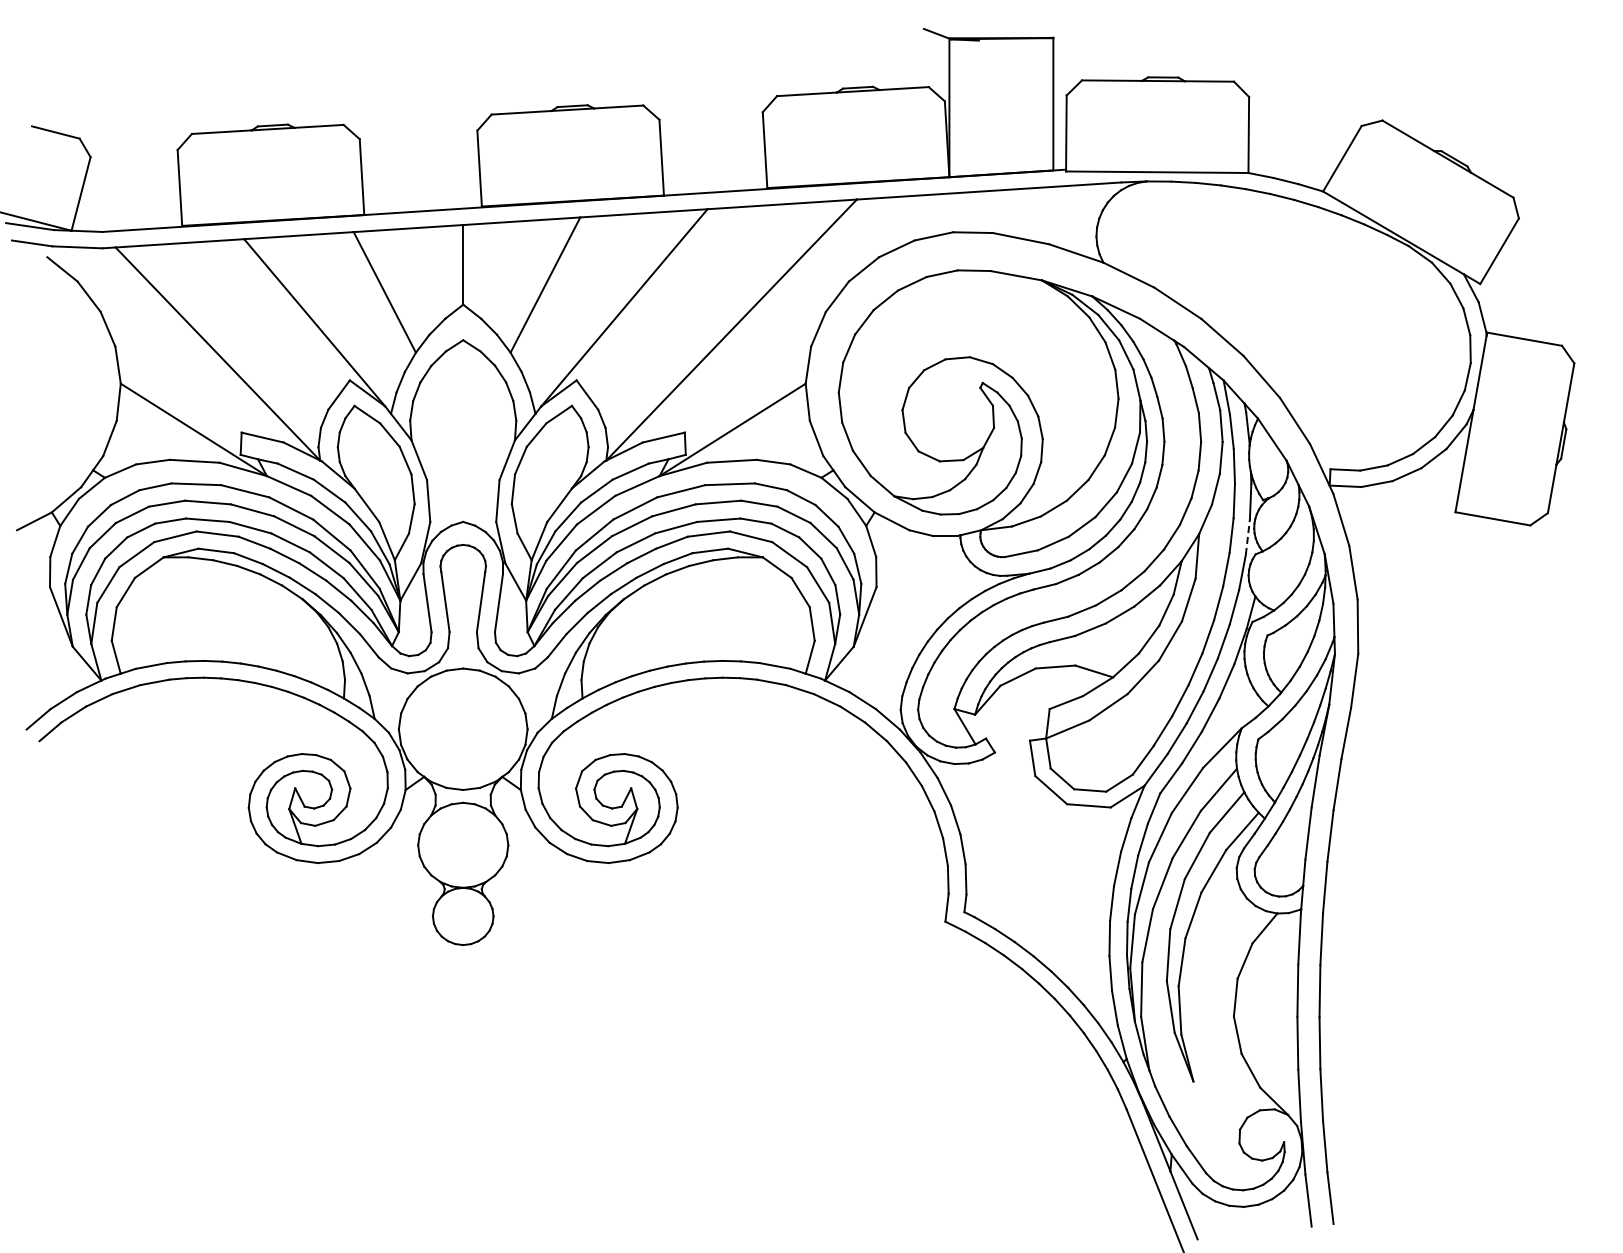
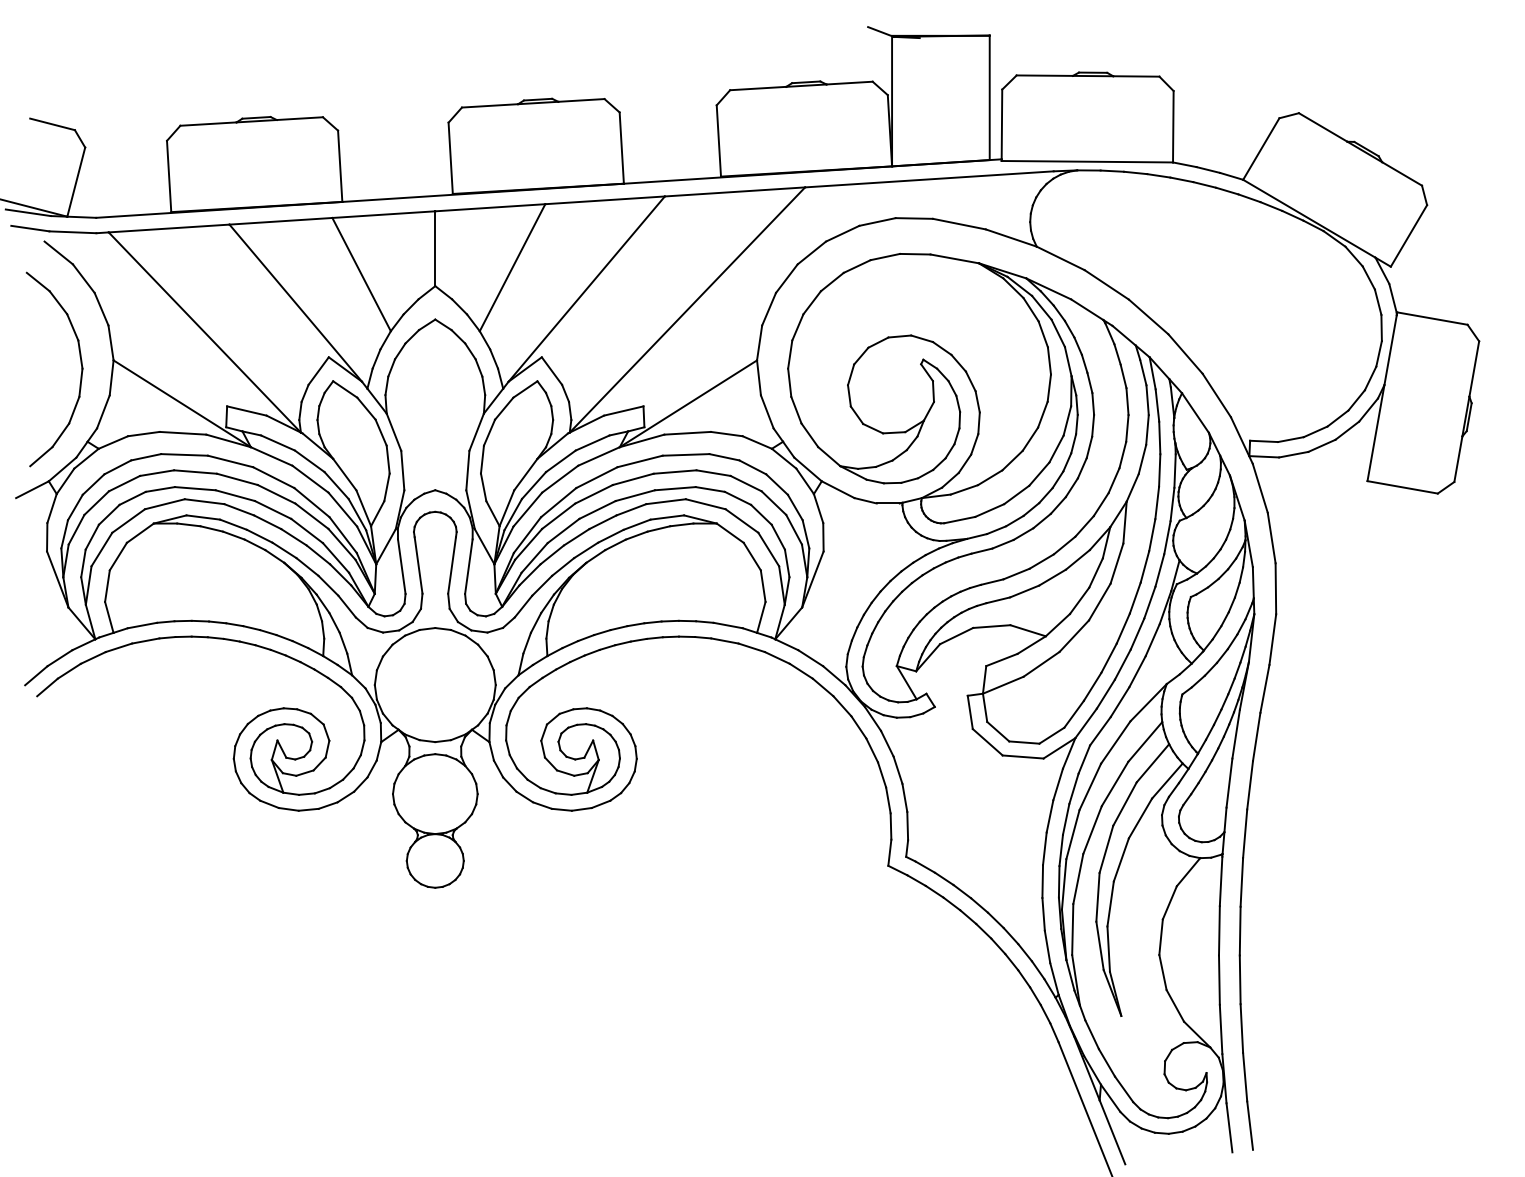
part: (85, 386) -> (80, 363), added
line: (1247, 537) -> (1172, 504), dashed -> solid

